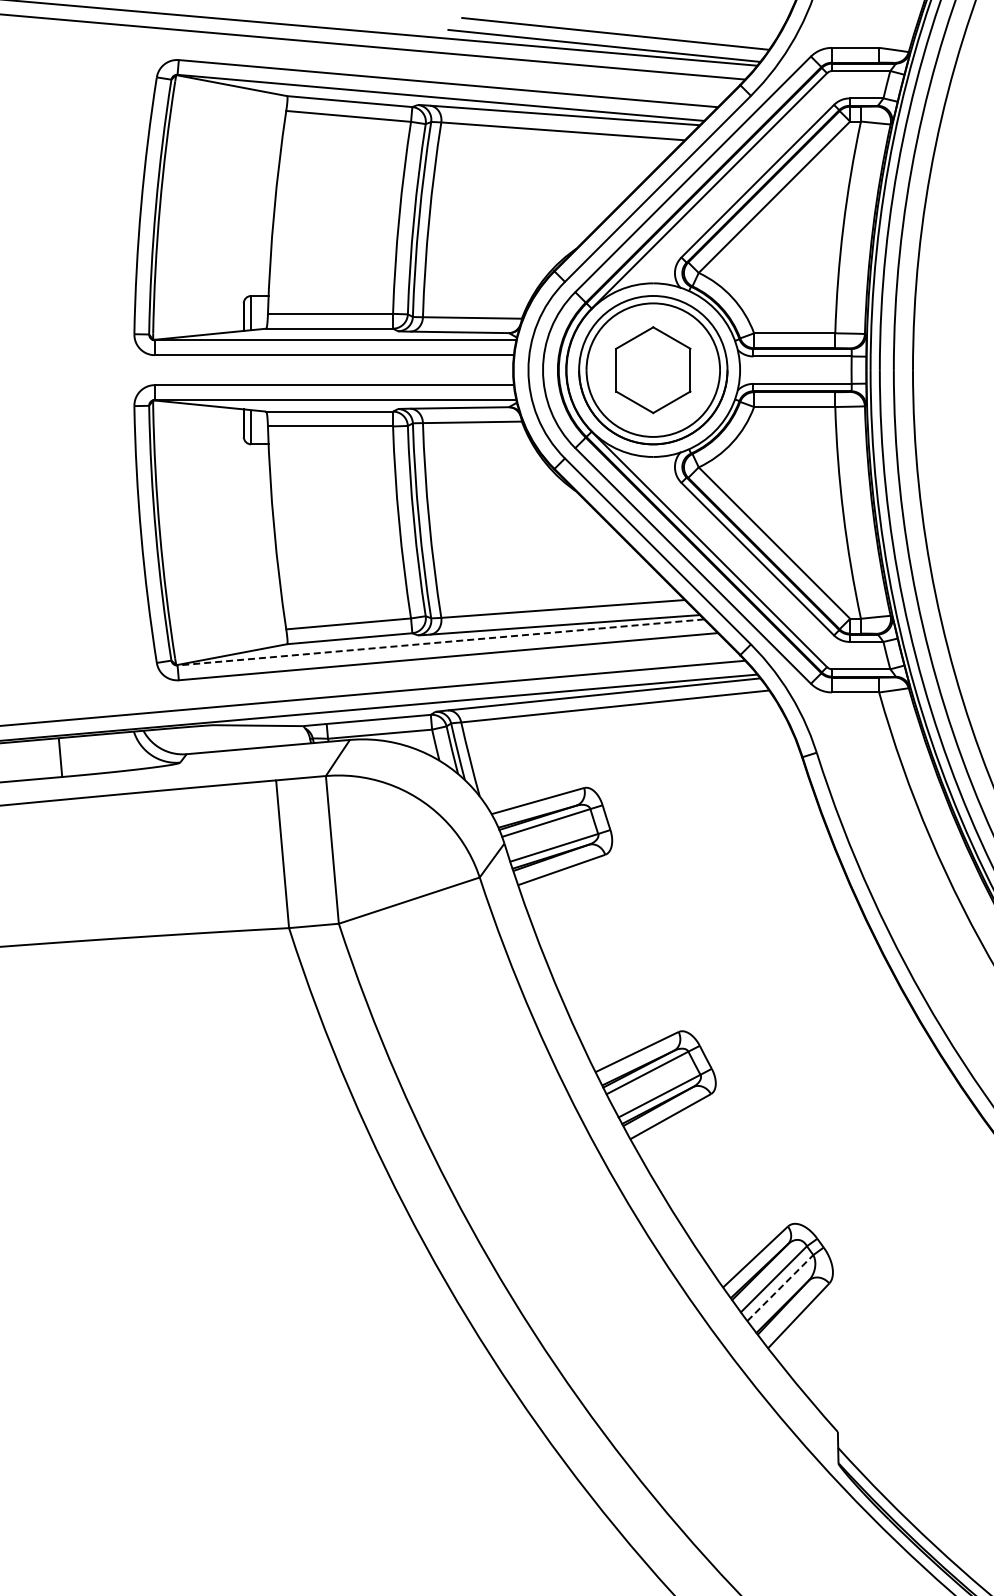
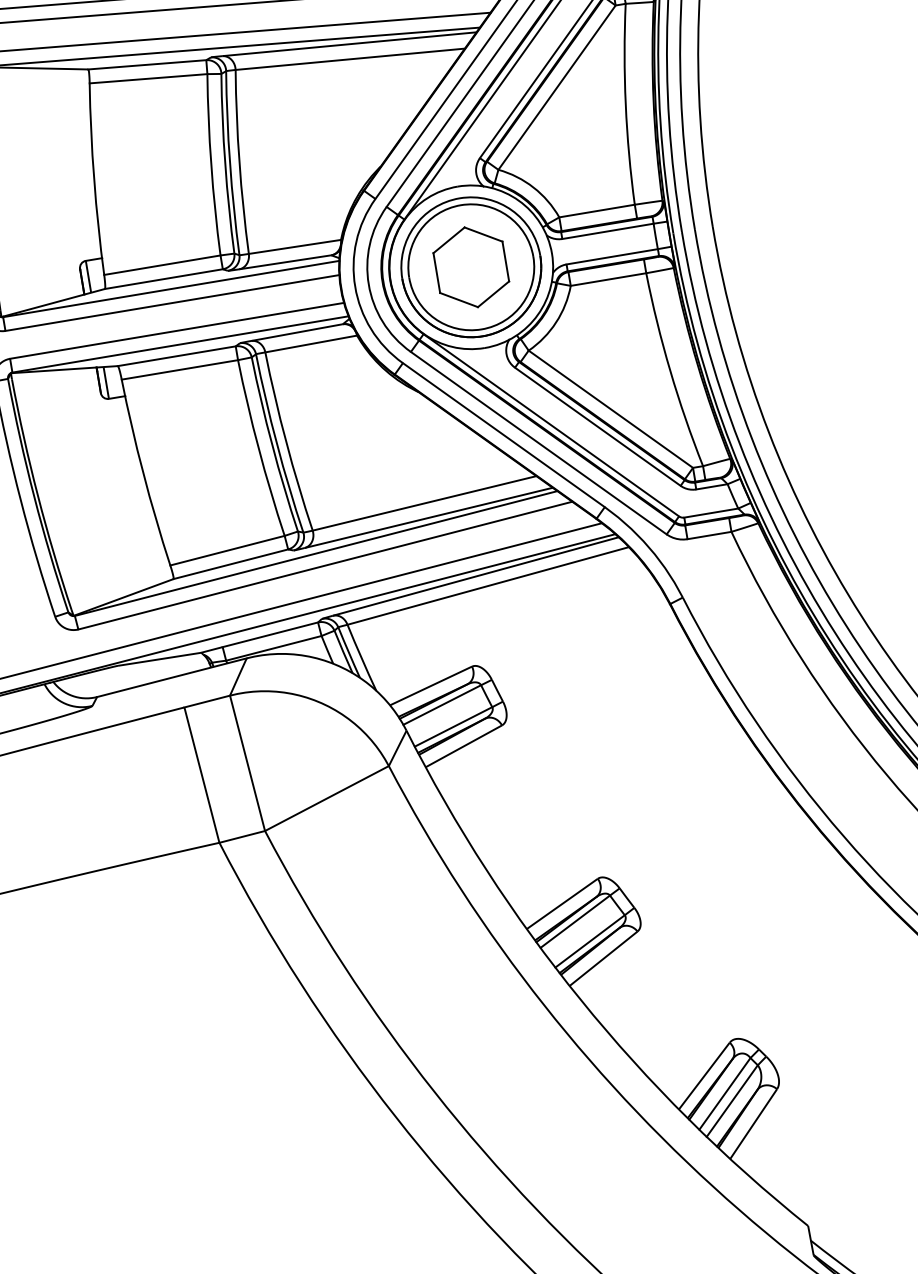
line: (440, 642) -> (315, 553), dashed -> solid
line: (780, 1288) -> (732, 1101), dashed -> solid

